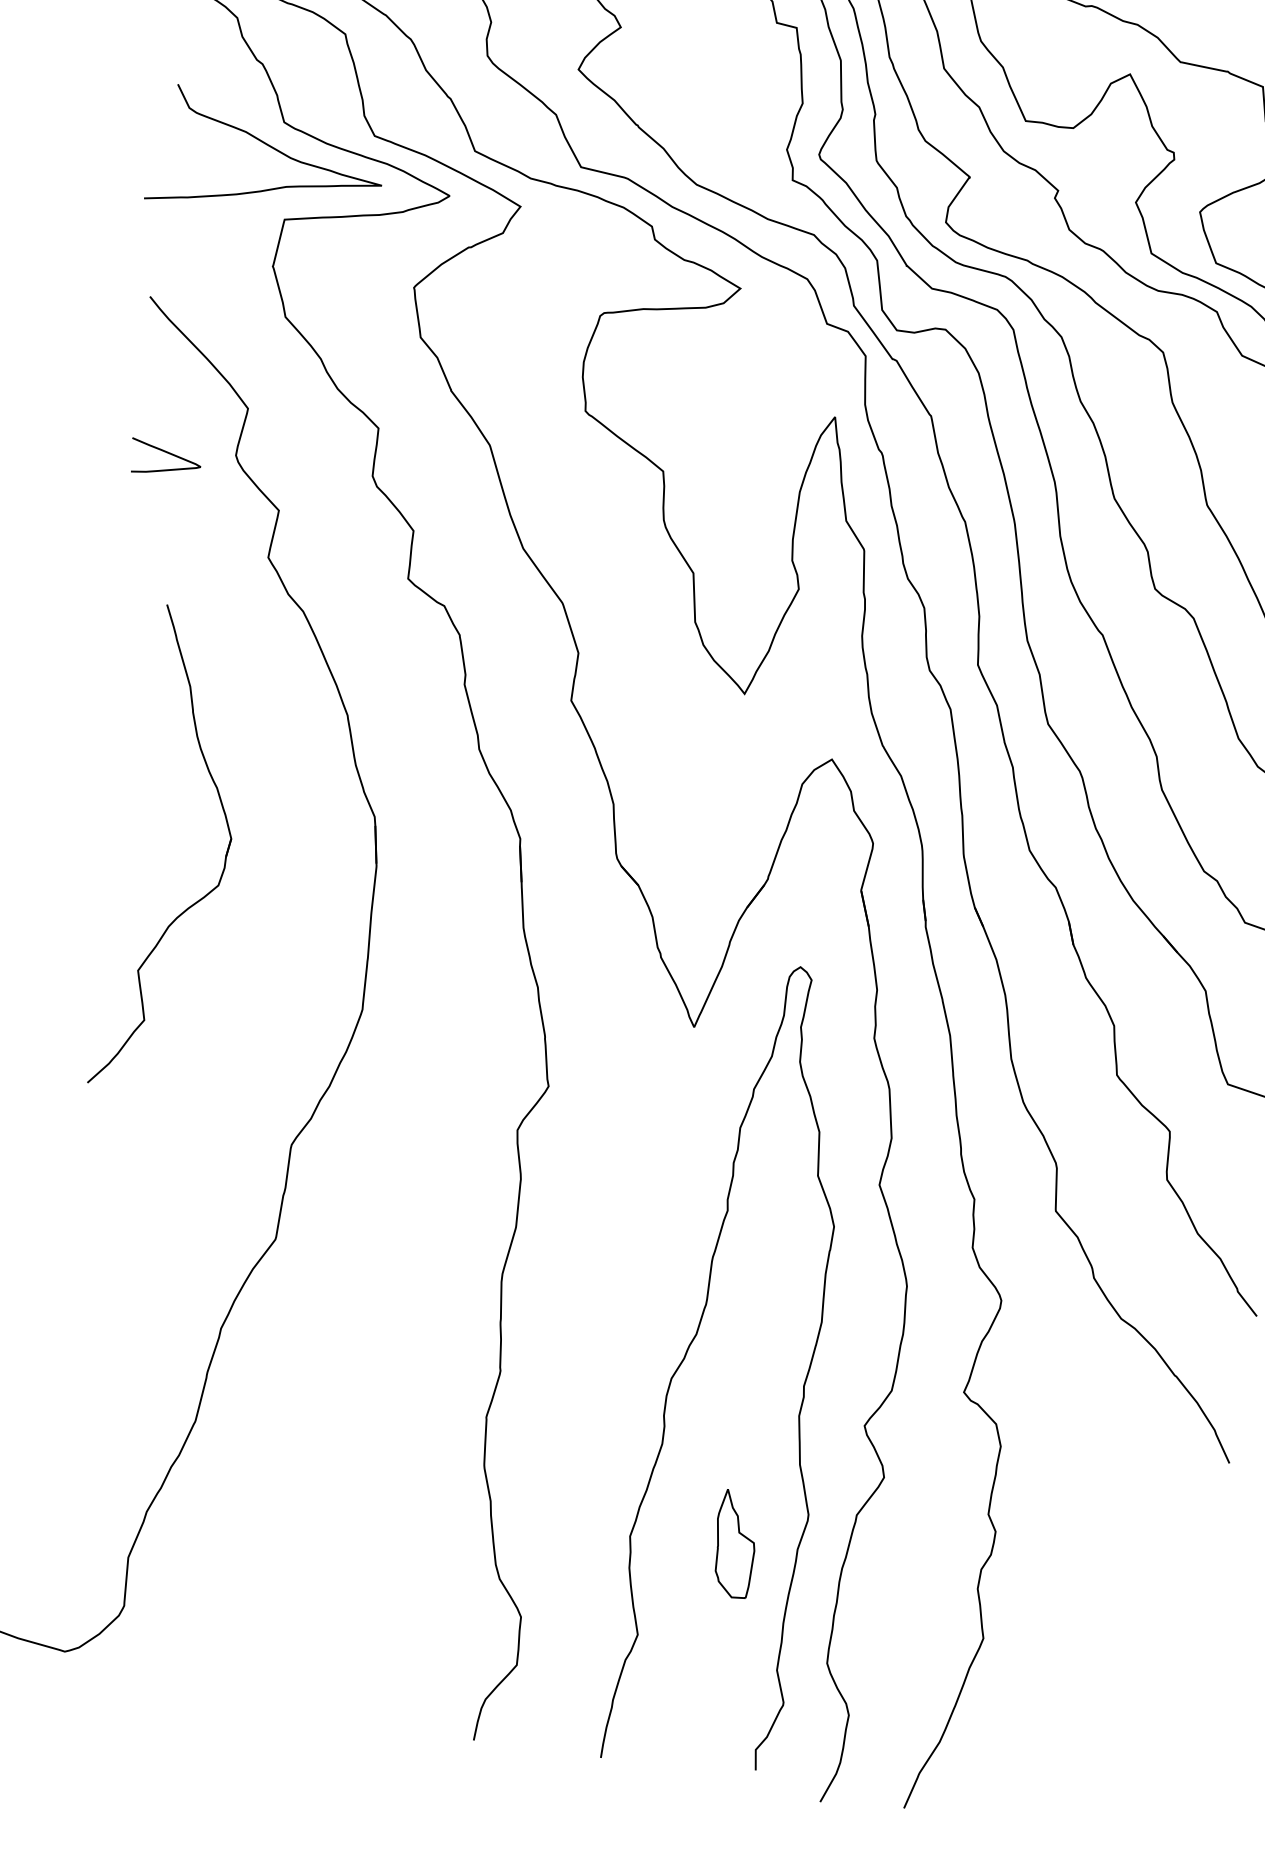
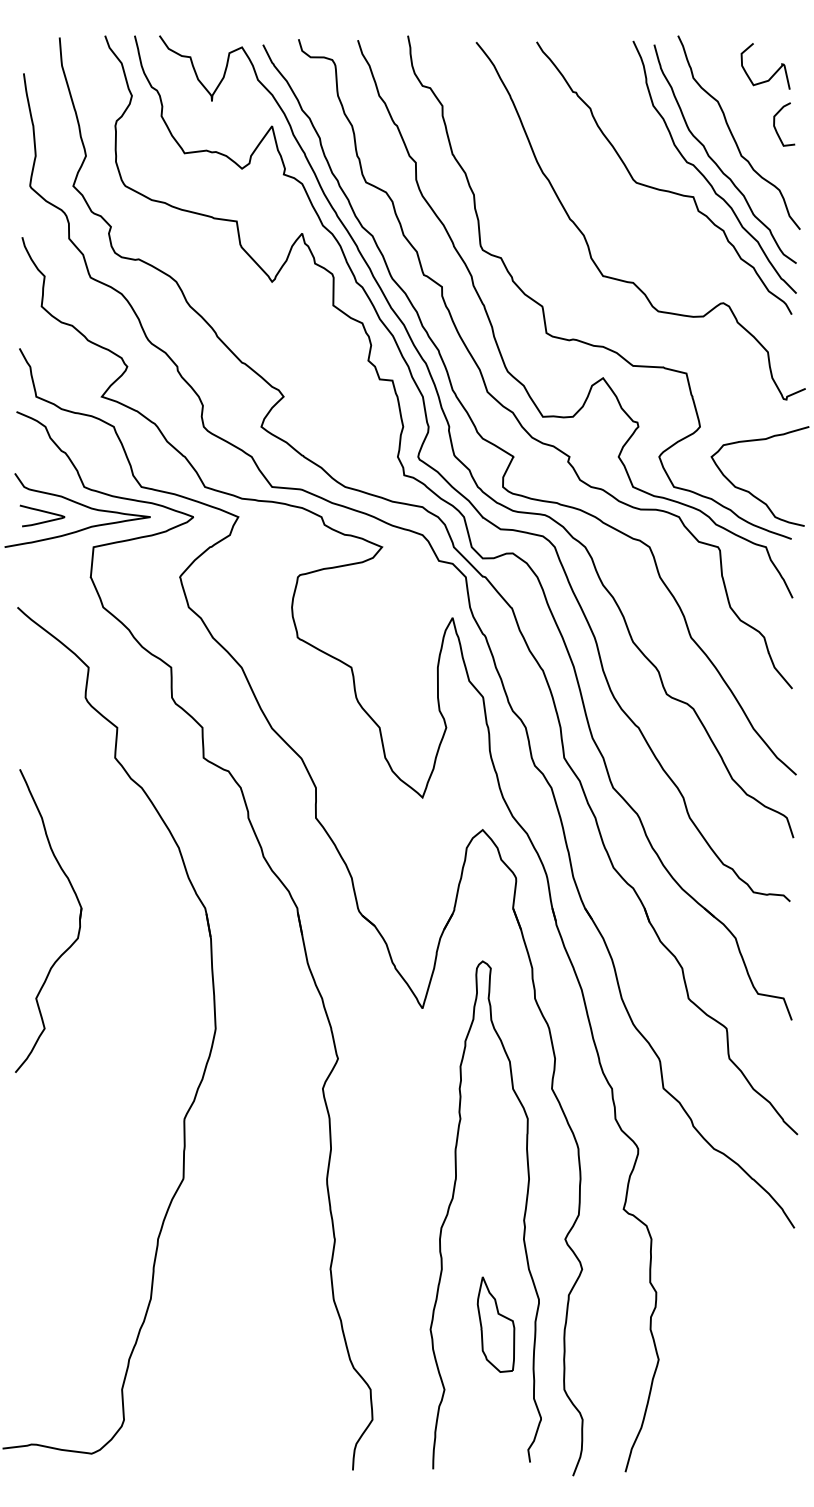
curve: (168, 454) -> (43, 512), moved
part: (225, 857) -> (79, 920), moved
part: (733, 1543) -> (495, 1324), size x1.43

